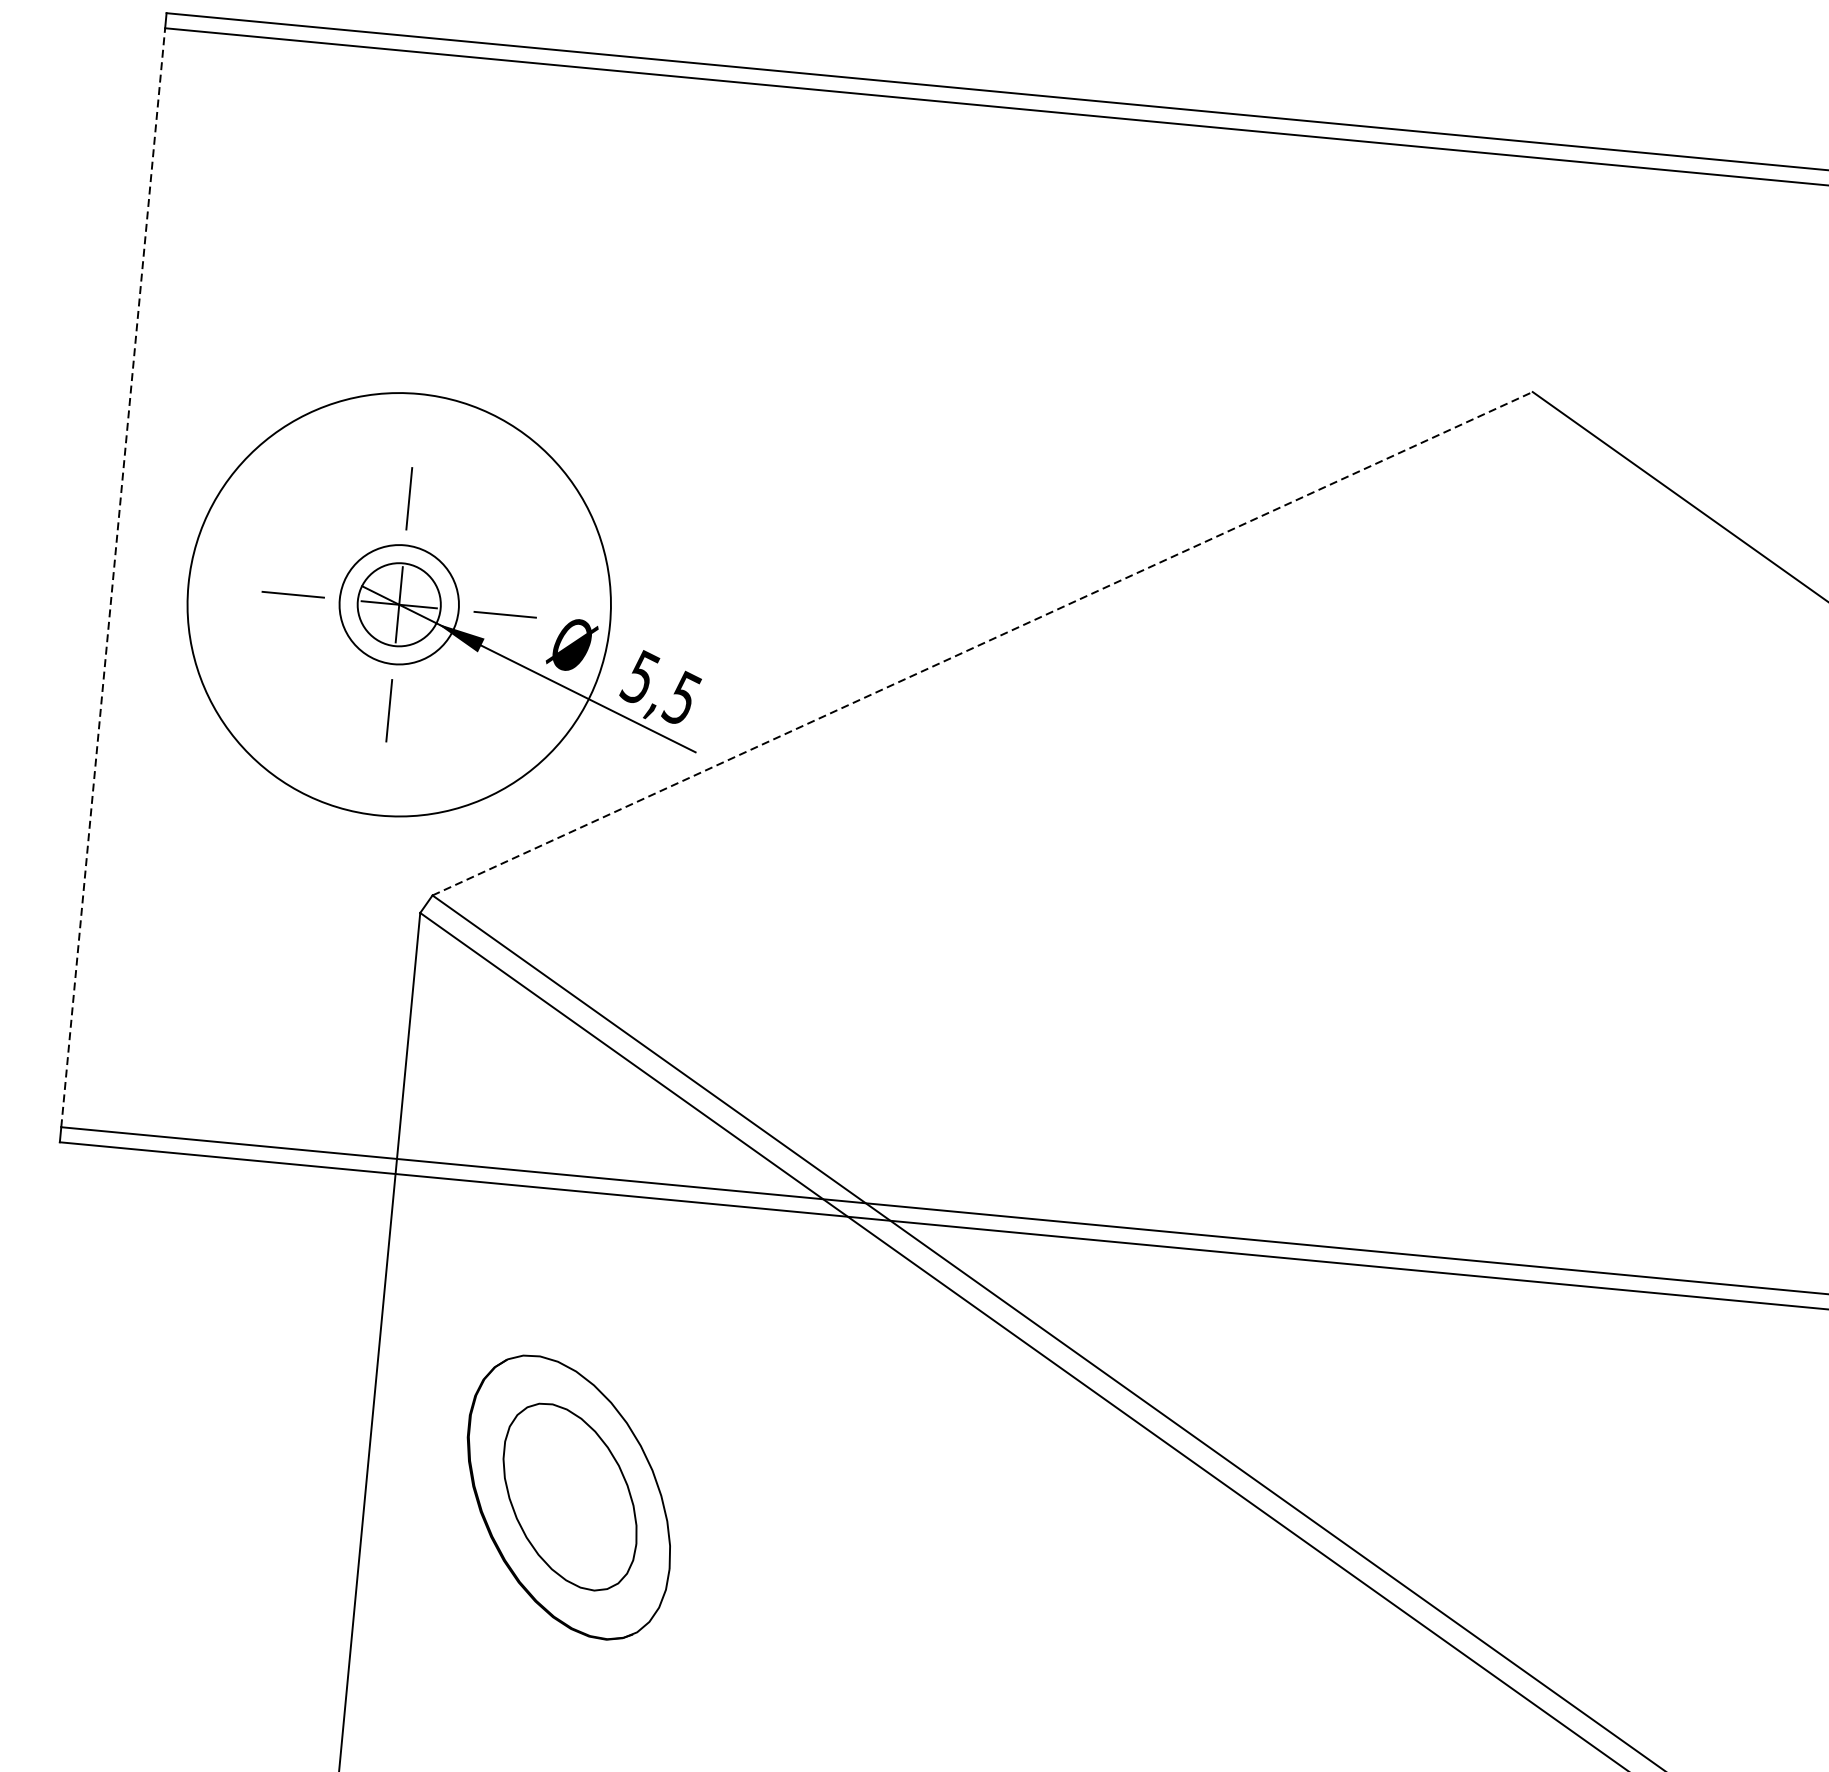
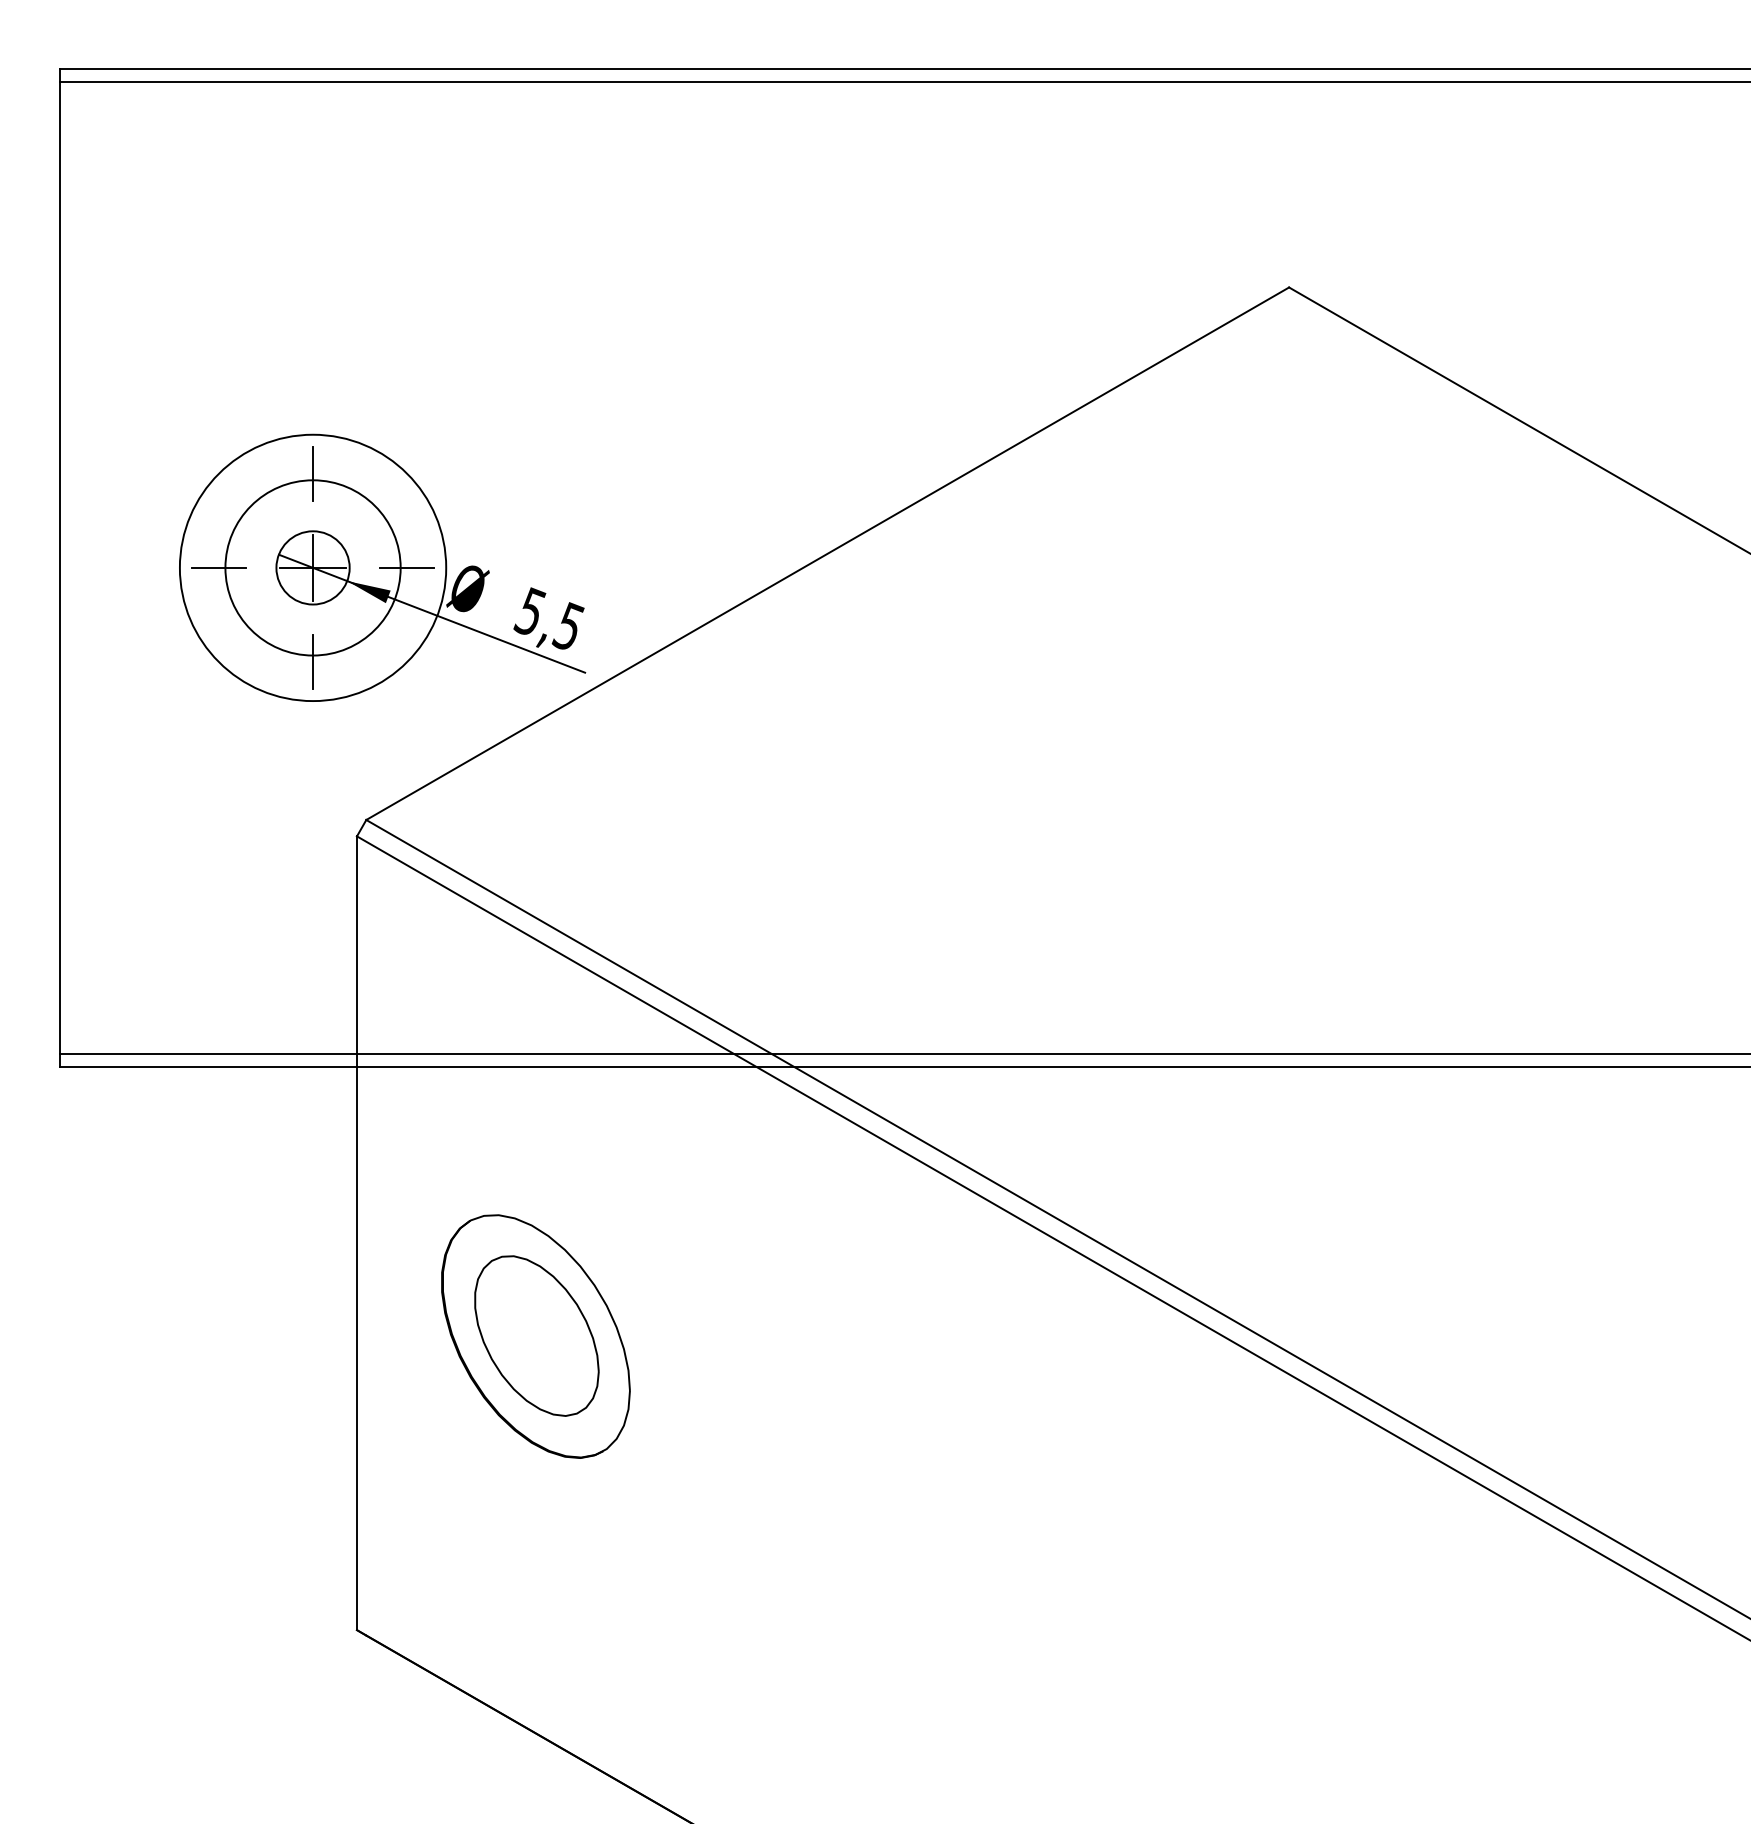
line: (113, 577) -> (60, 567), dashed -> solid
circle: (398, 604) -> (312, 567), size x0.71
circle: (398, 604) -> (312, 567), size x1.67
line: (982, 643) -> (827, 553), dashed -> solid

